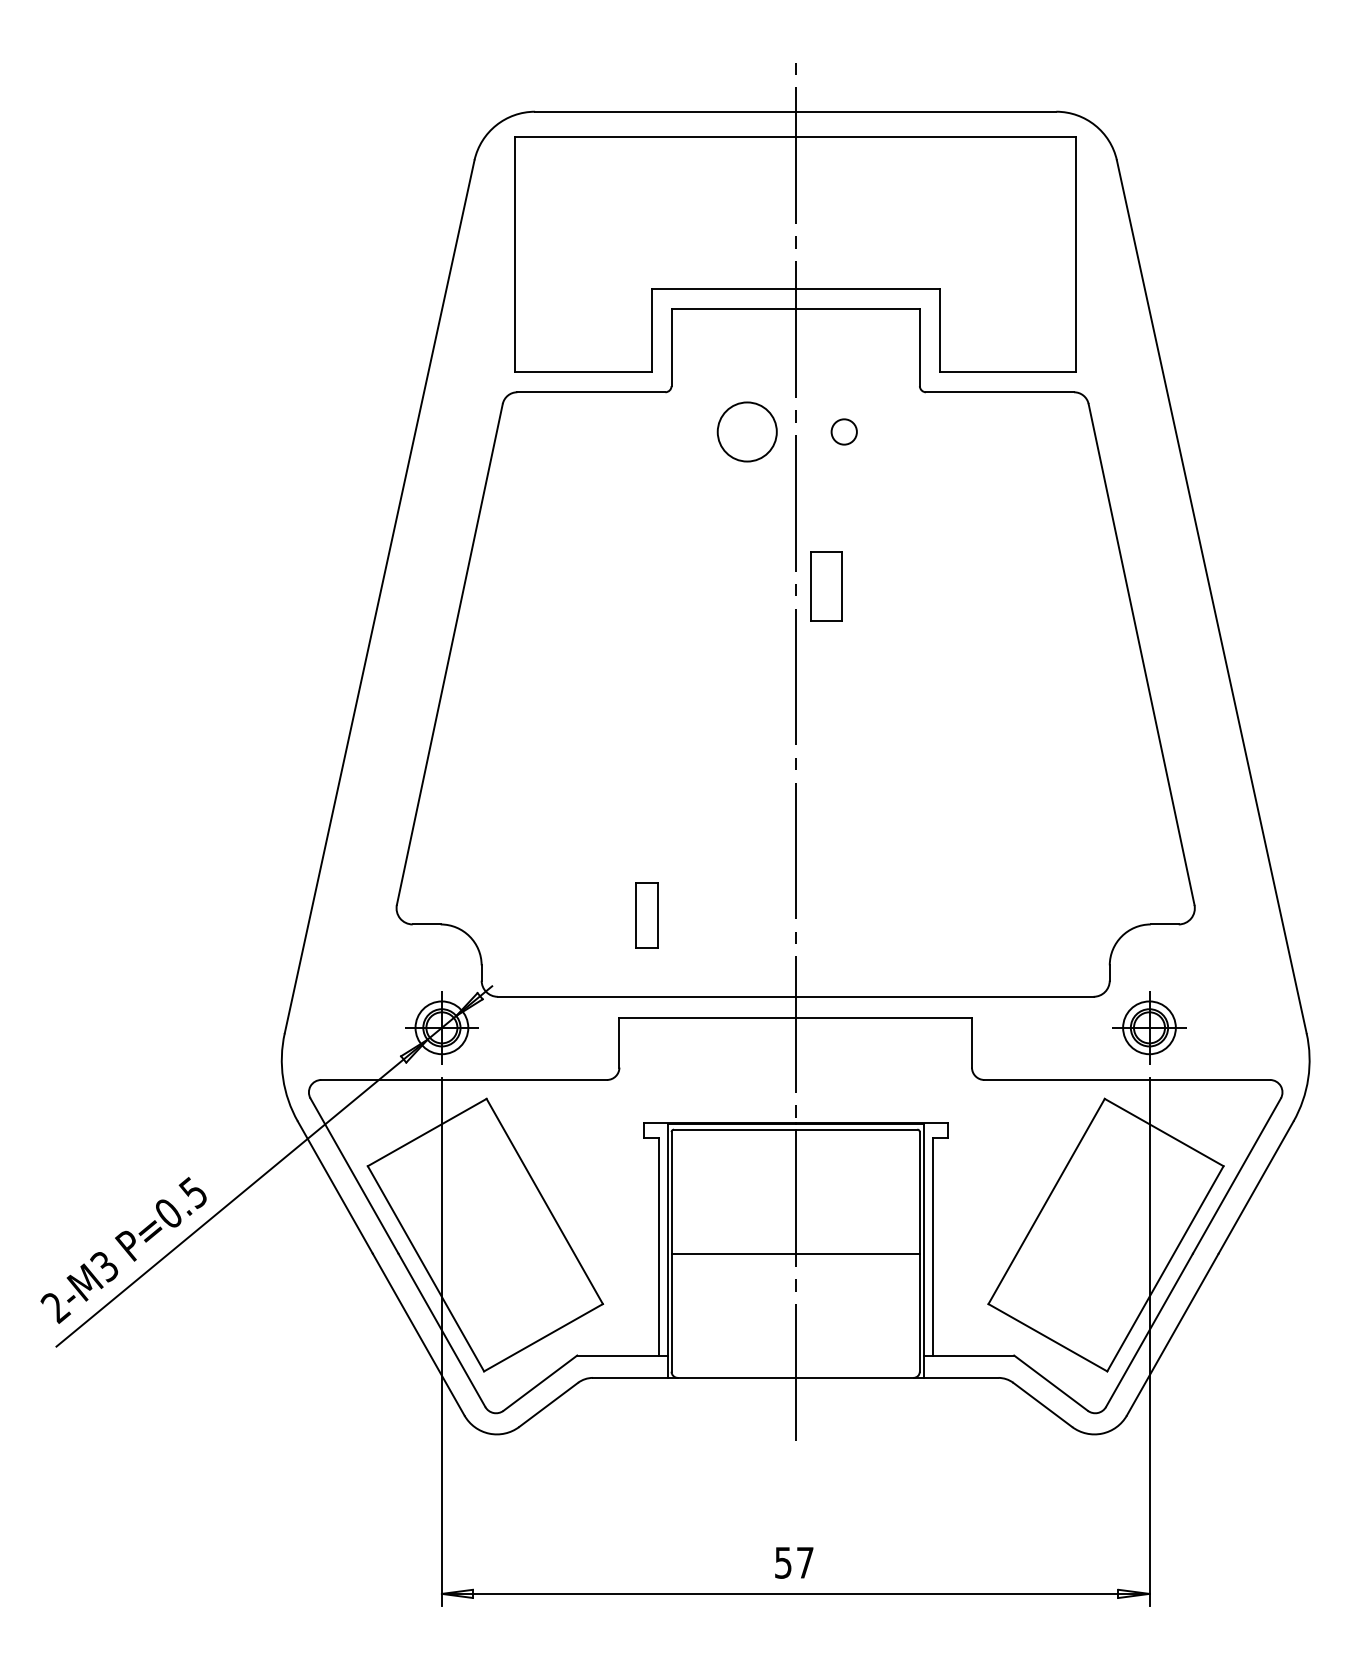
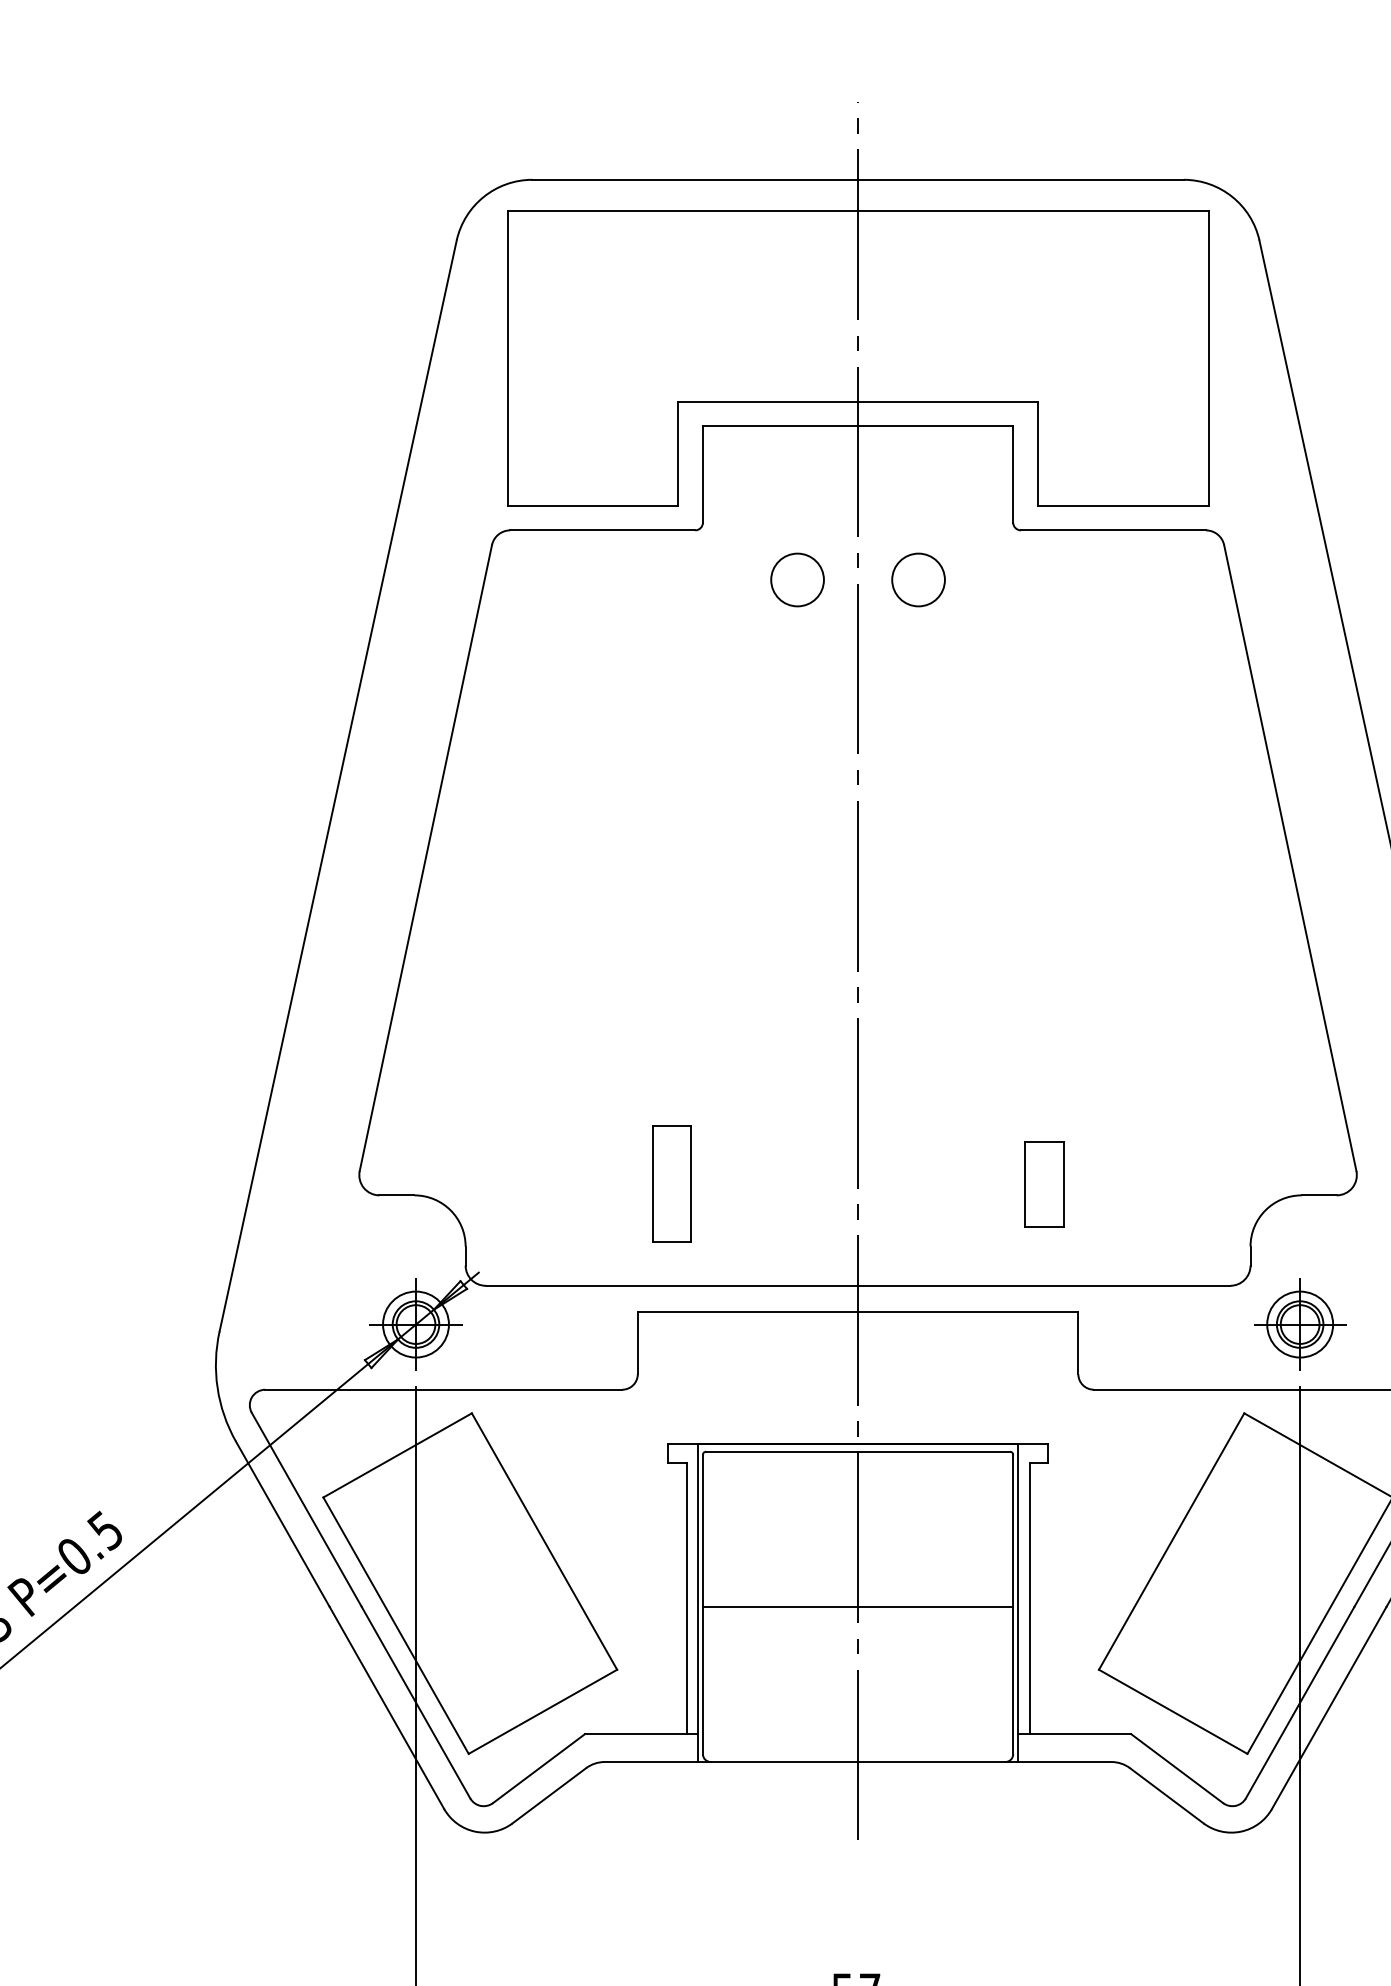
circle: (747, 431) -> (797, 579), size x0.71
circle: (844, 431) -> (919, 579), size x1.67
part: (826, 586) -> (1044, 1184), moved
part: (646, 915) -> (671, 1184), size x1.43

